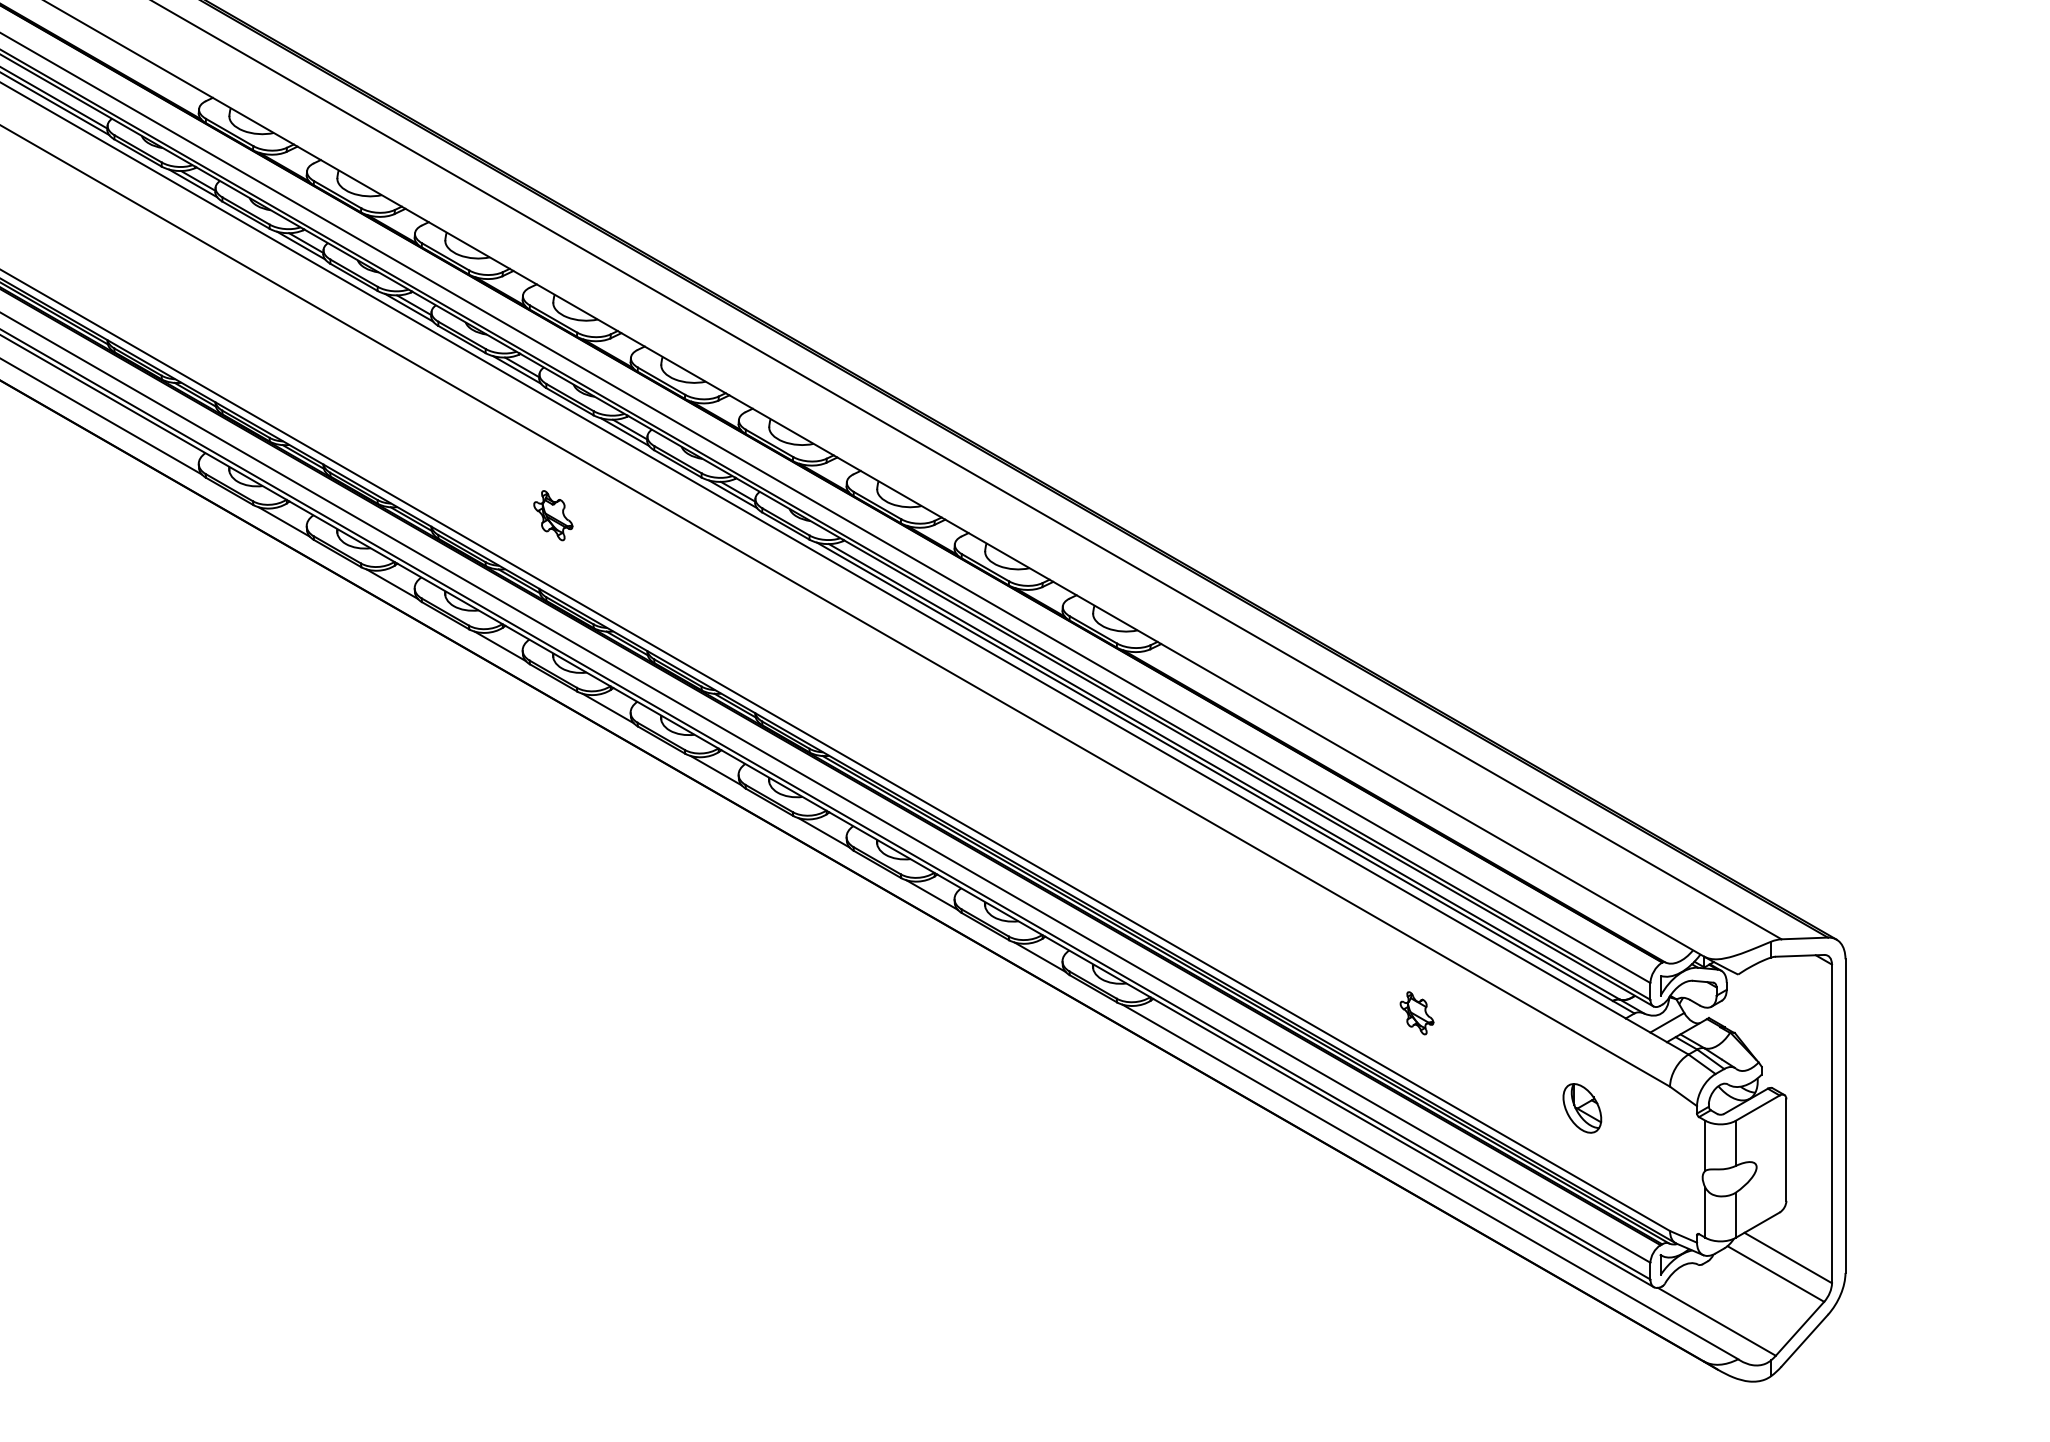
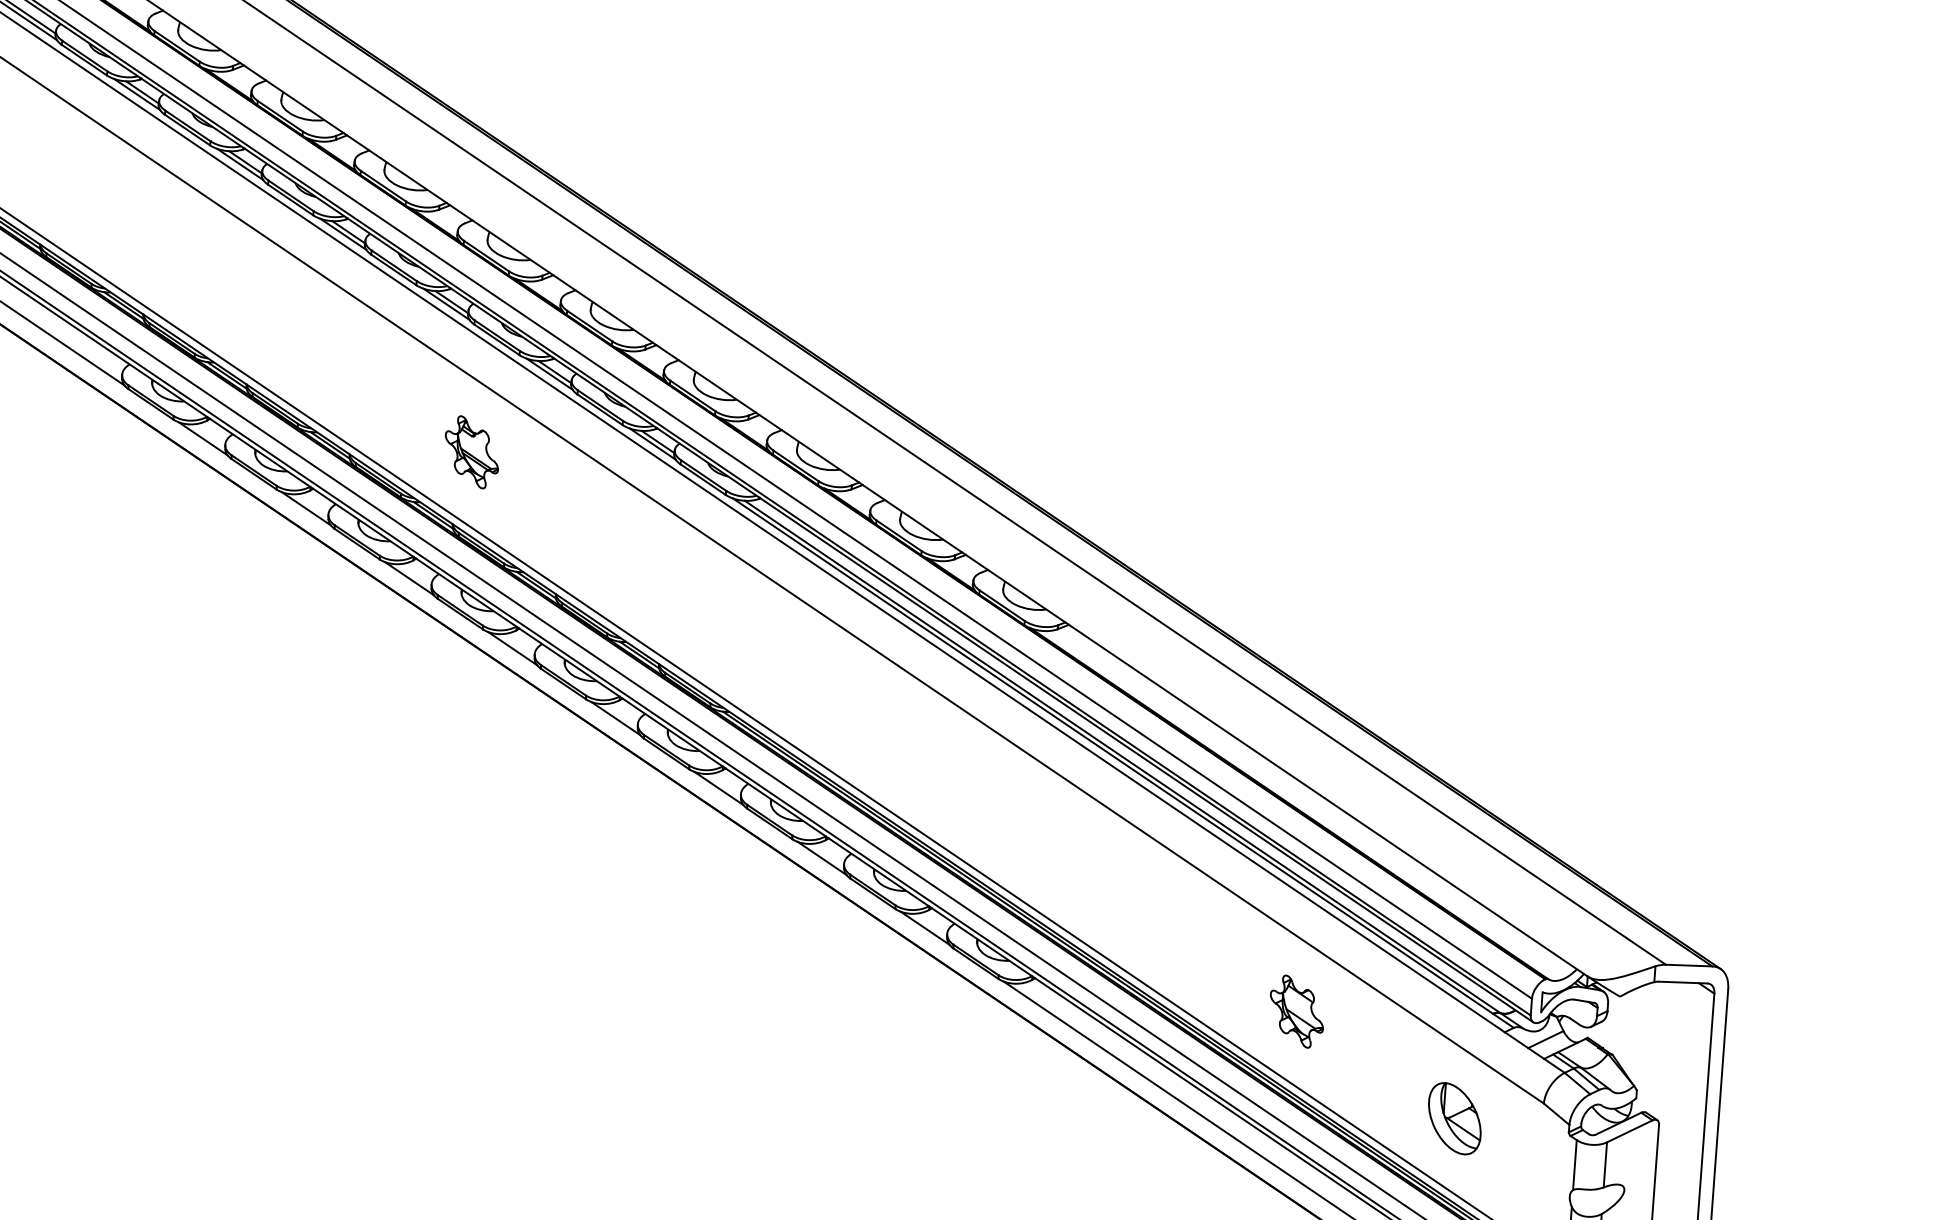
part: (553, 515) -> (472, 452), size x1.43
part: (1416, 1013) -> (1296, 1011), size x1.67
part: (1582, 1108) -> (1455, 1118), size x1.43

